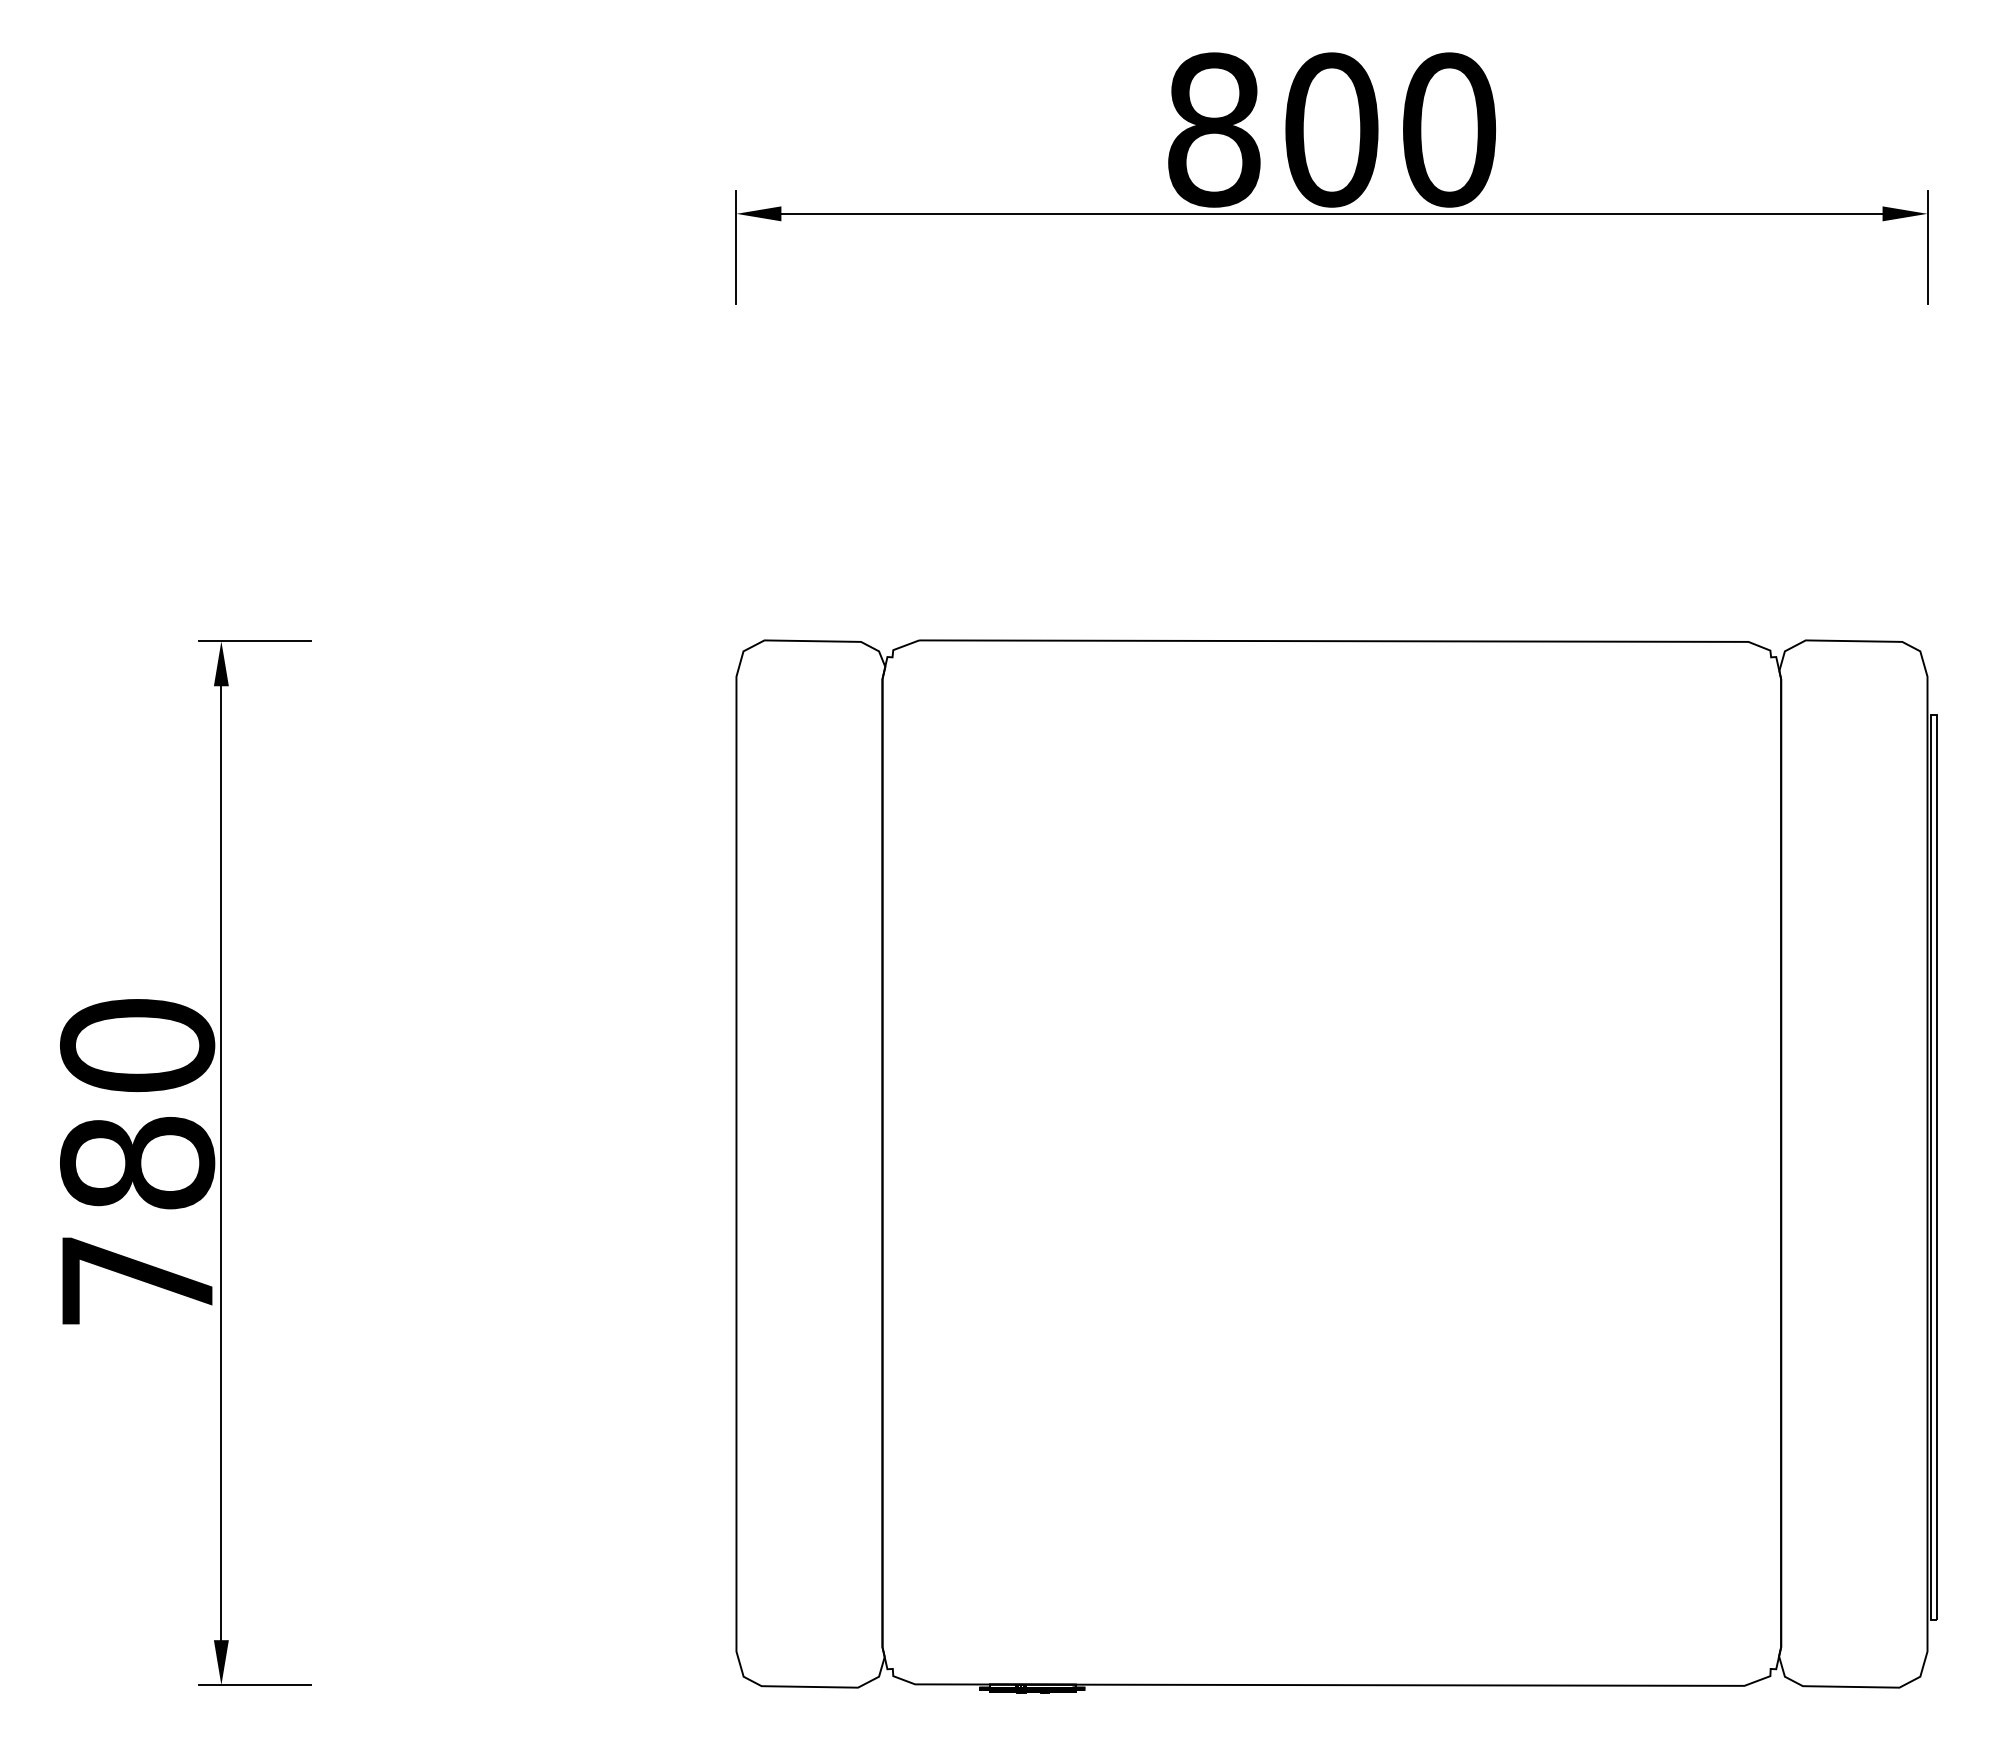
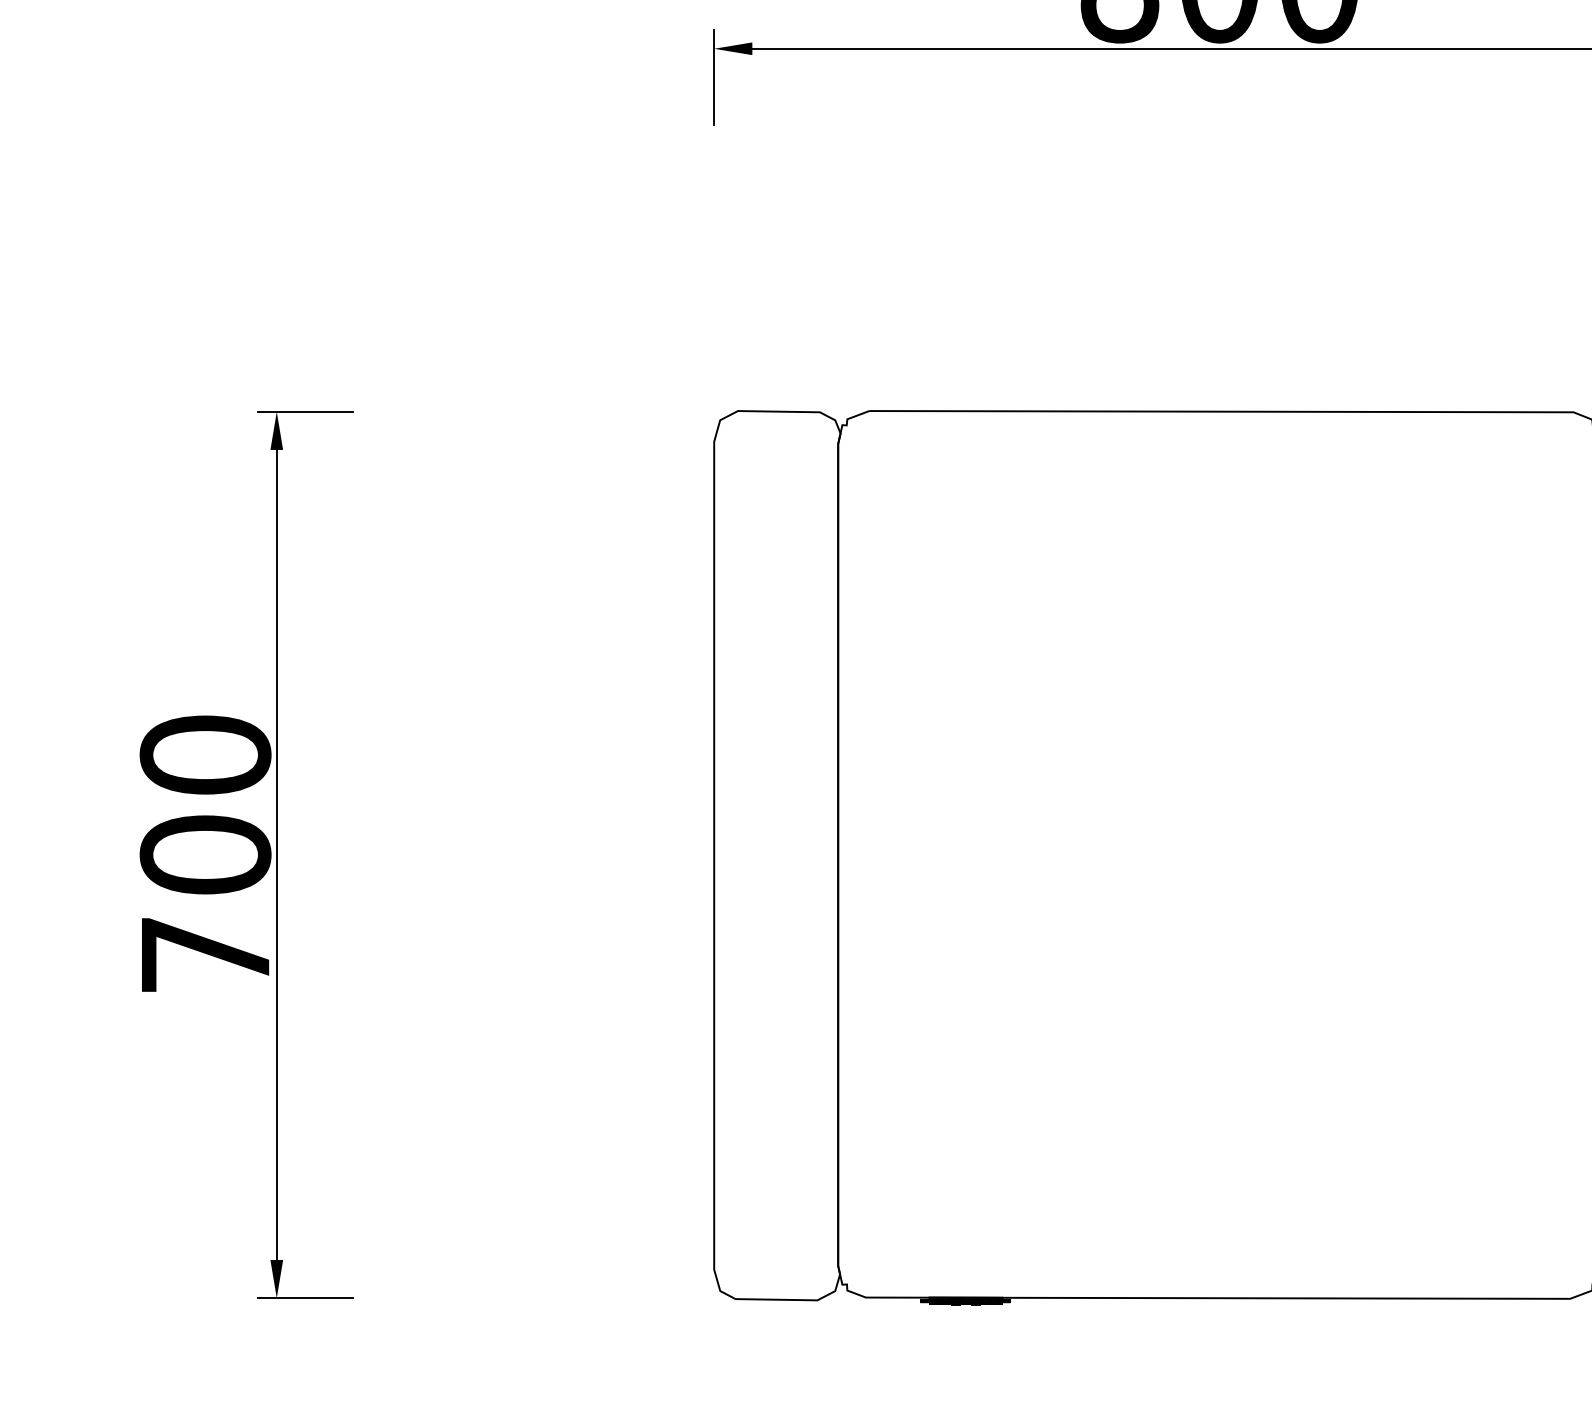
text: (137, 1162) -> (205, 854), 780 -> 700

